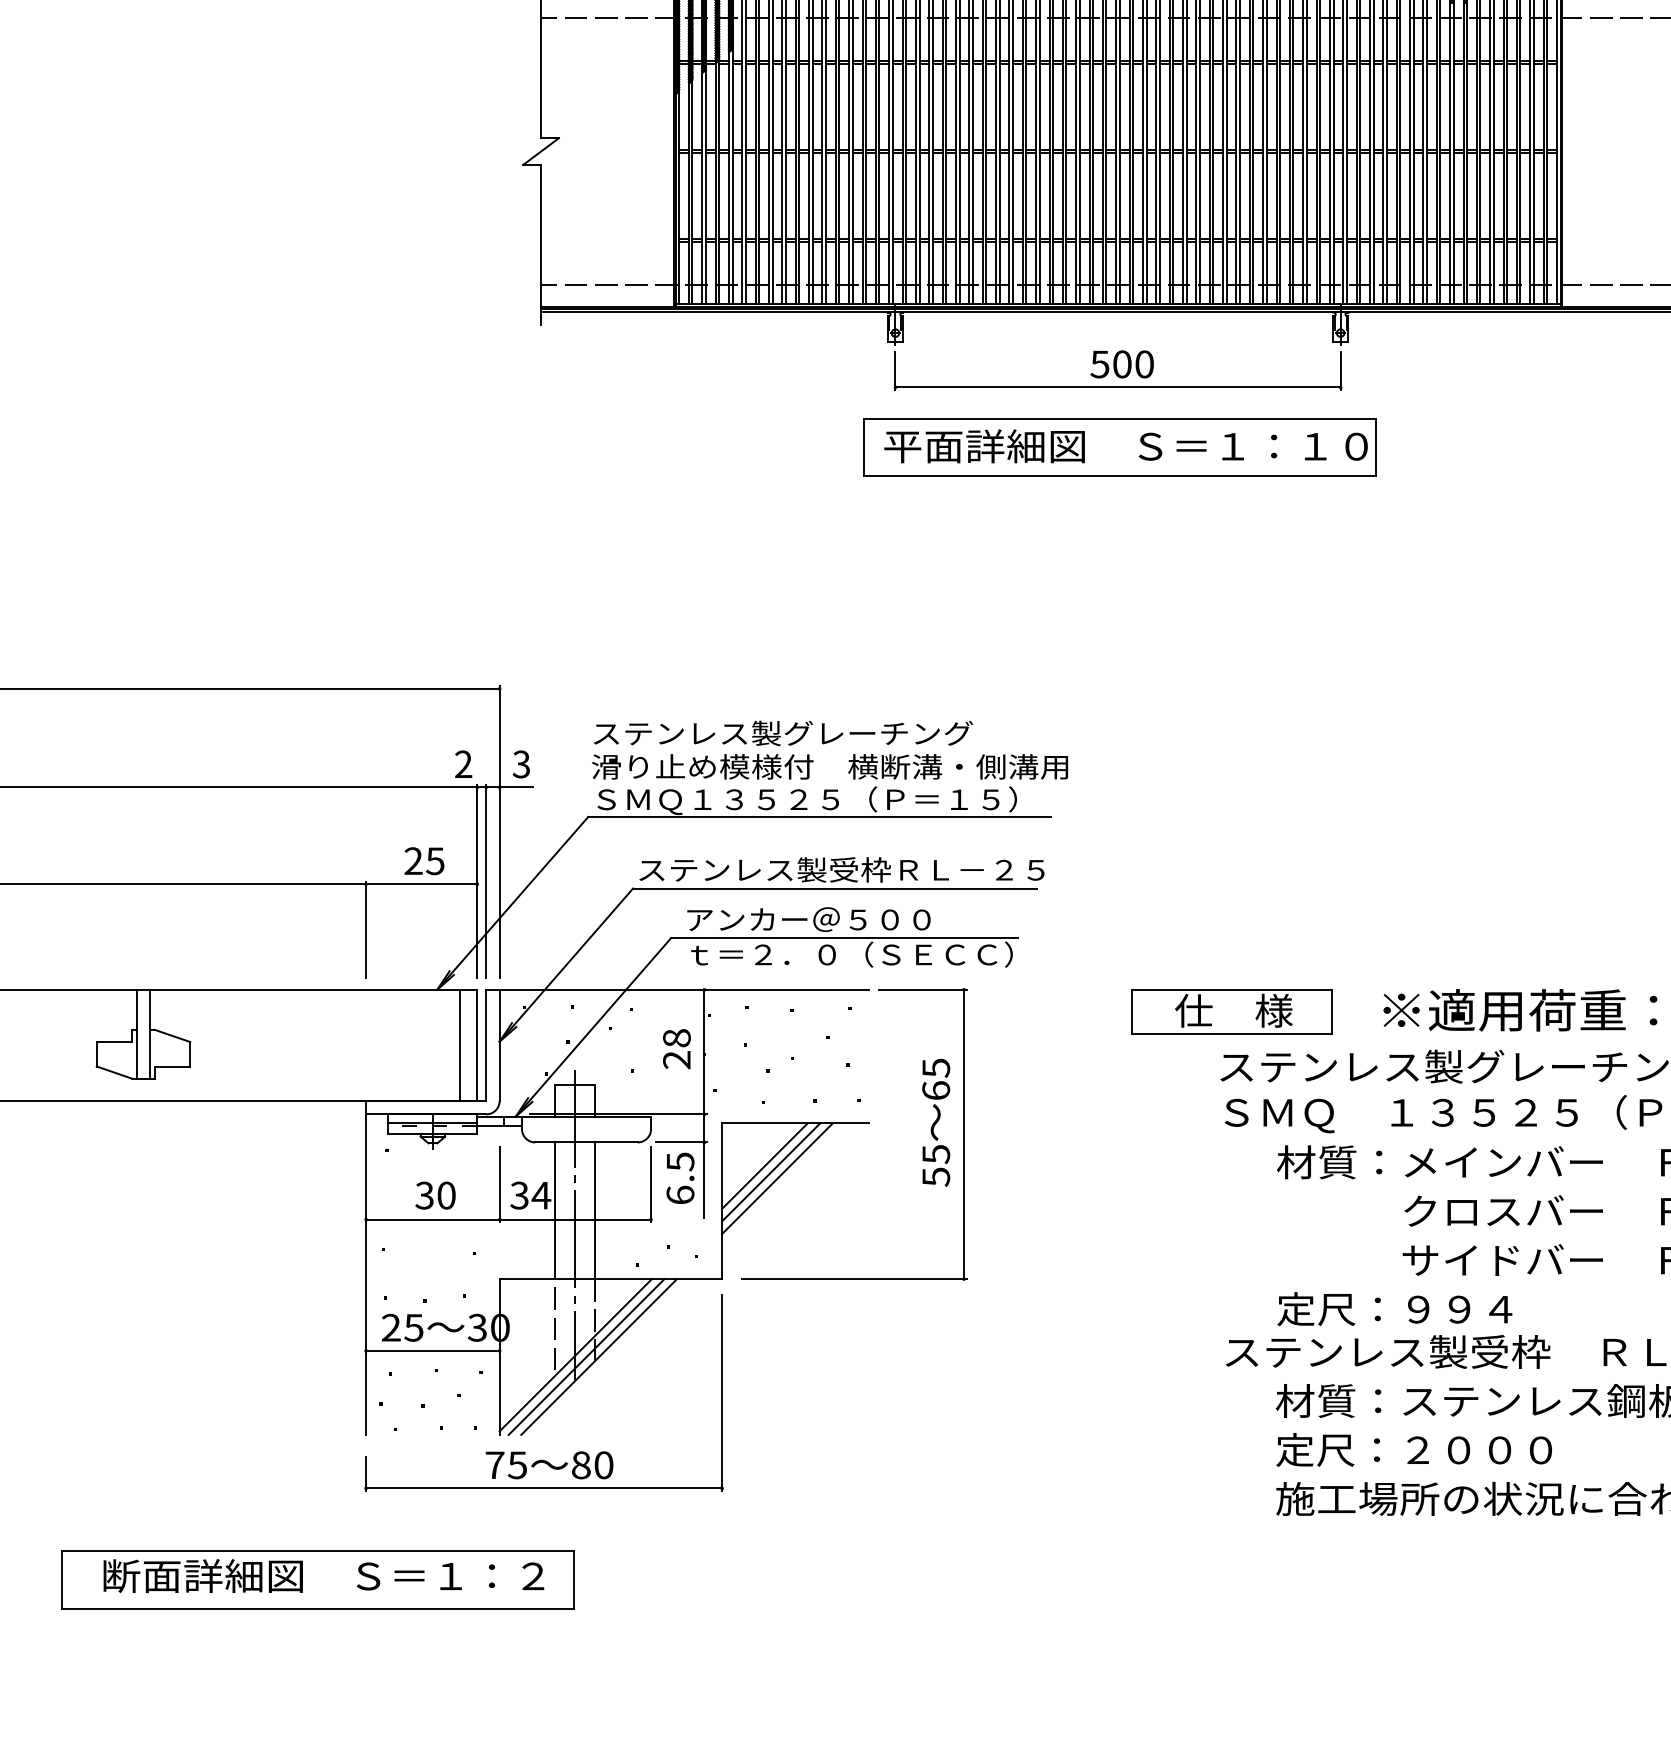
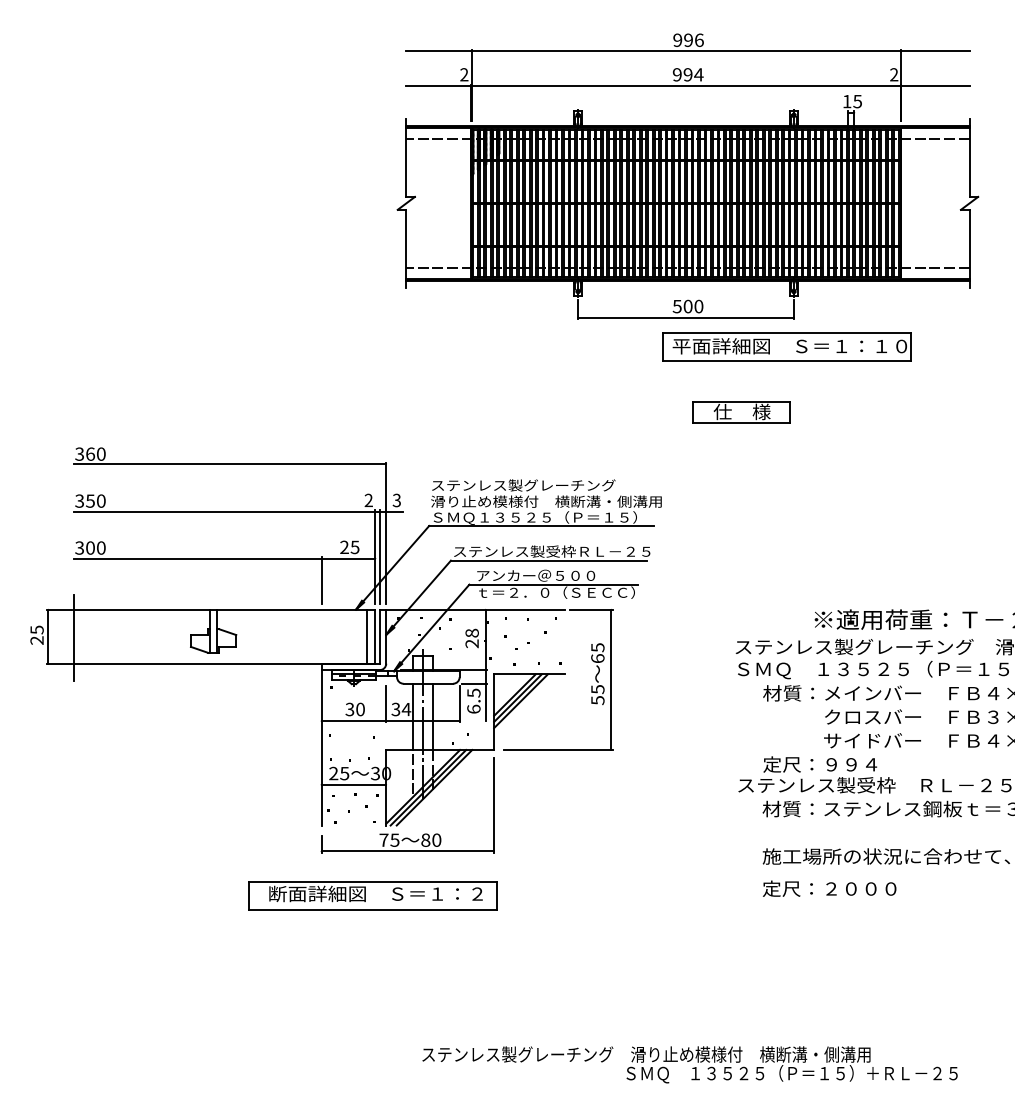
part: (1119, 446) -> (786, 346), moved
part: (1232, 1011) -> (741, 412), moved
text: (1414, 1449) -> (829, 888), moved
part: (316, 1579) -> (372, 895), moved

